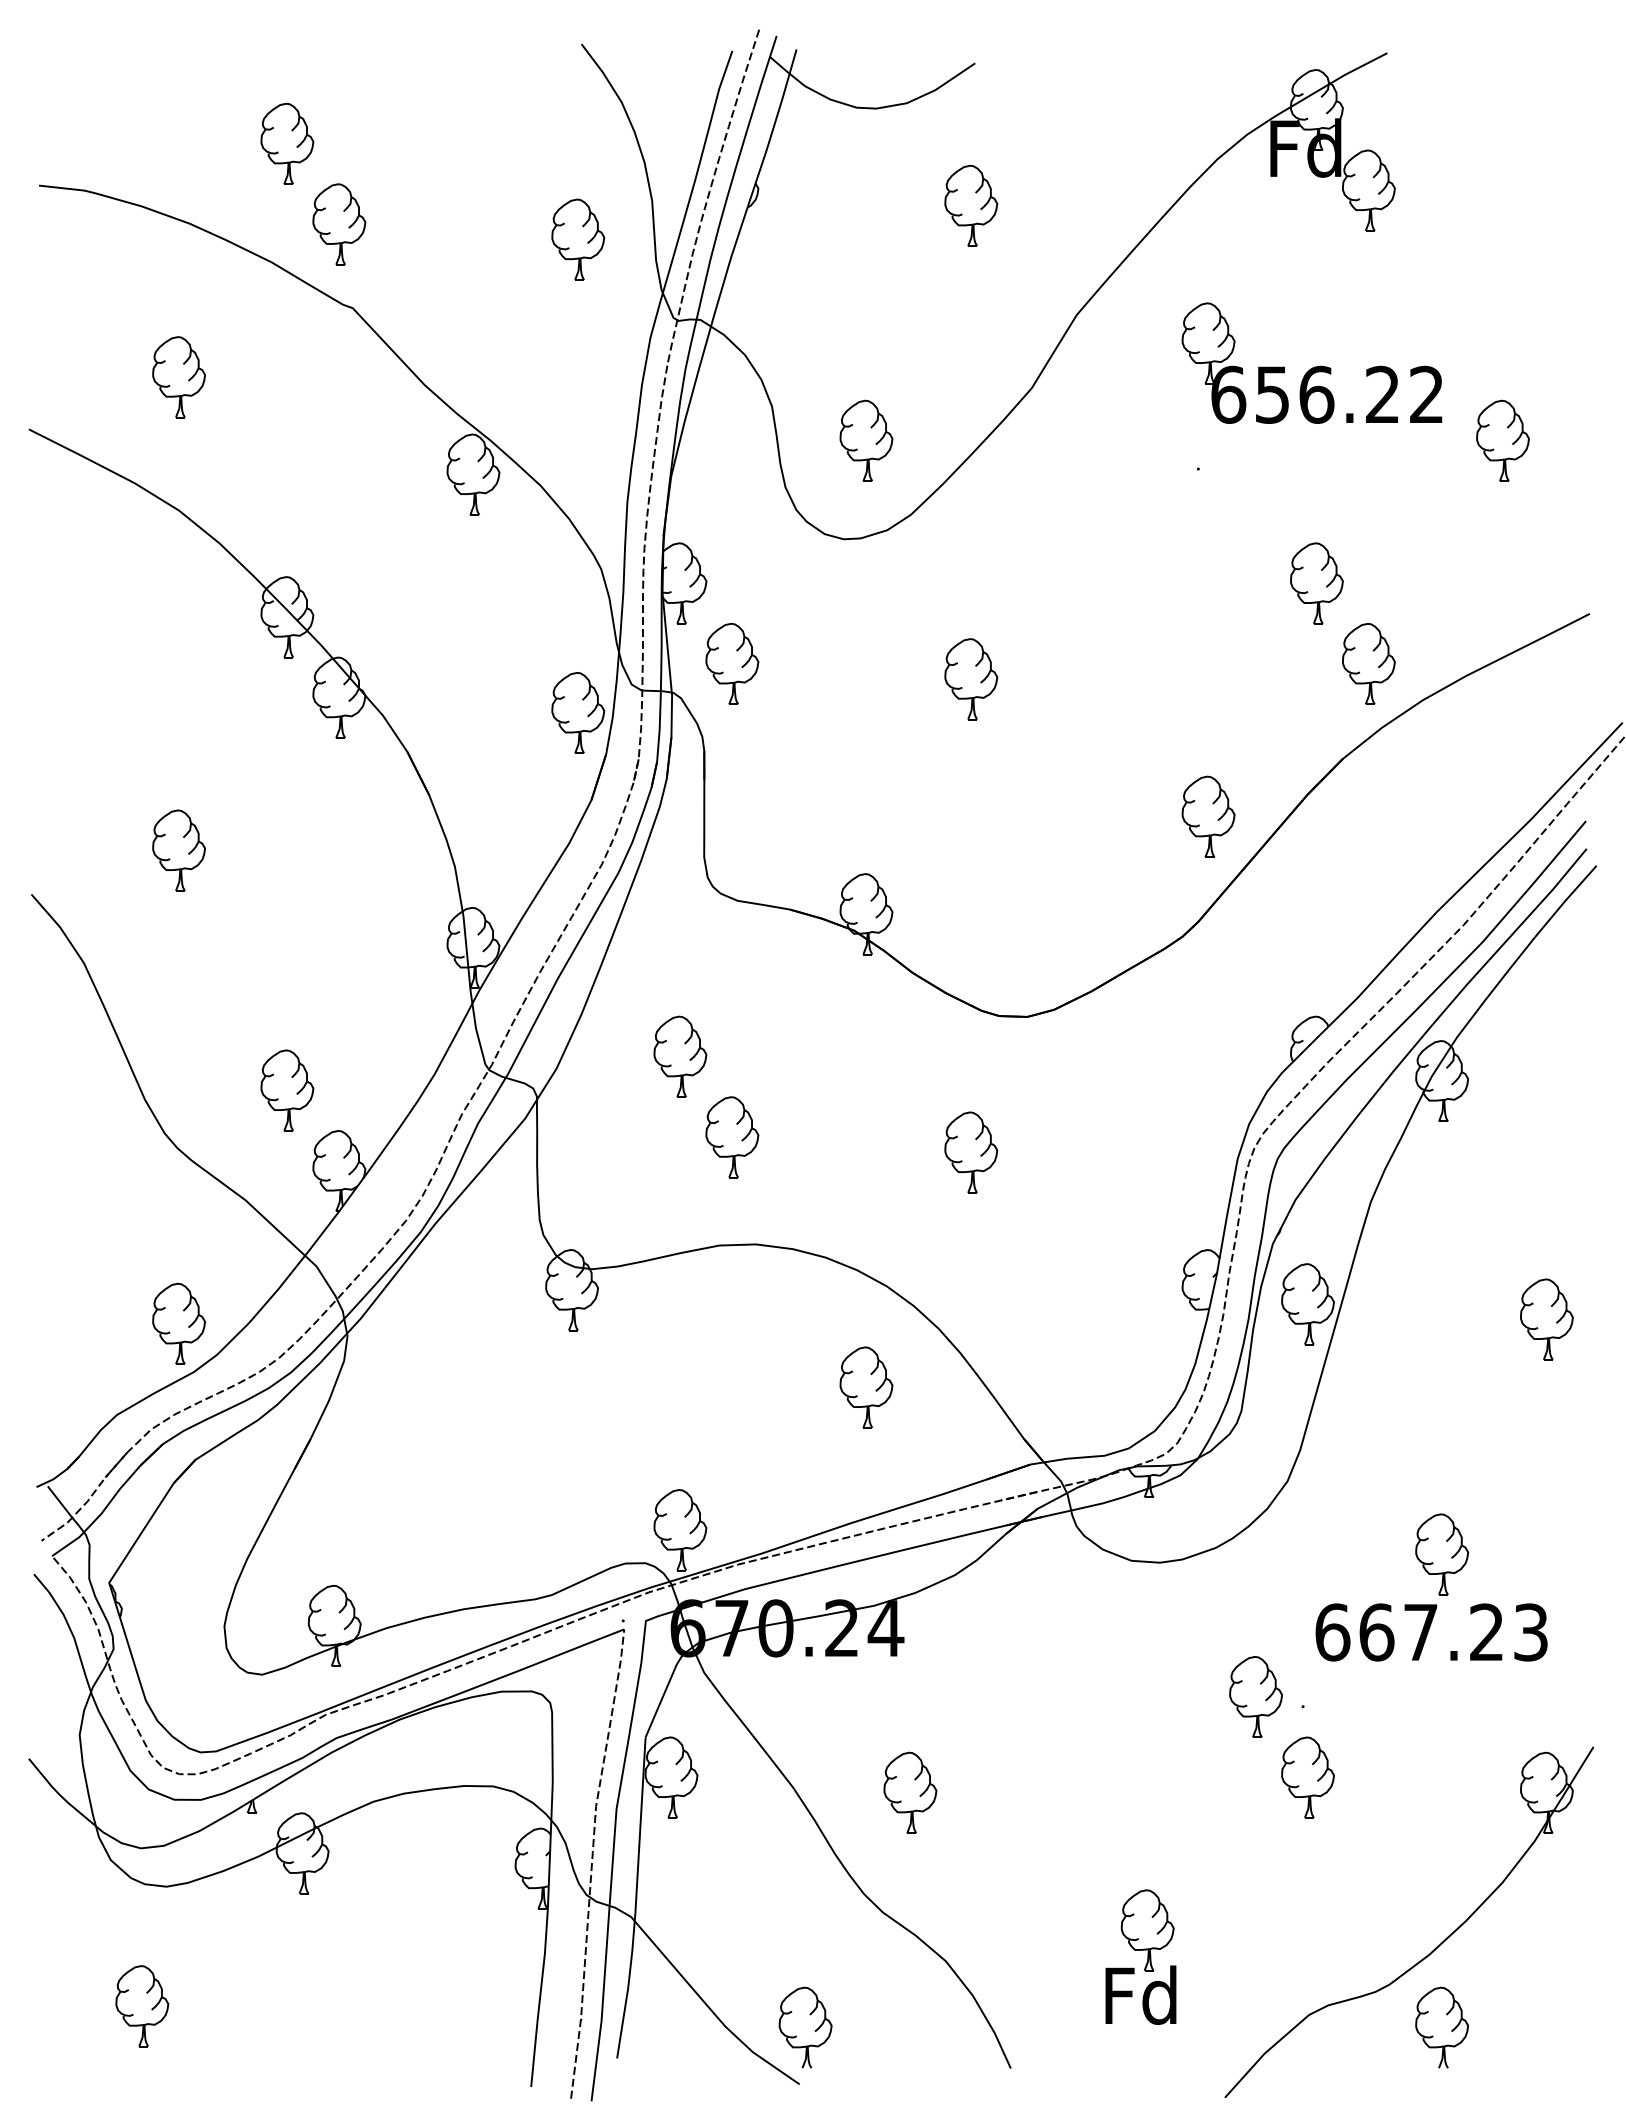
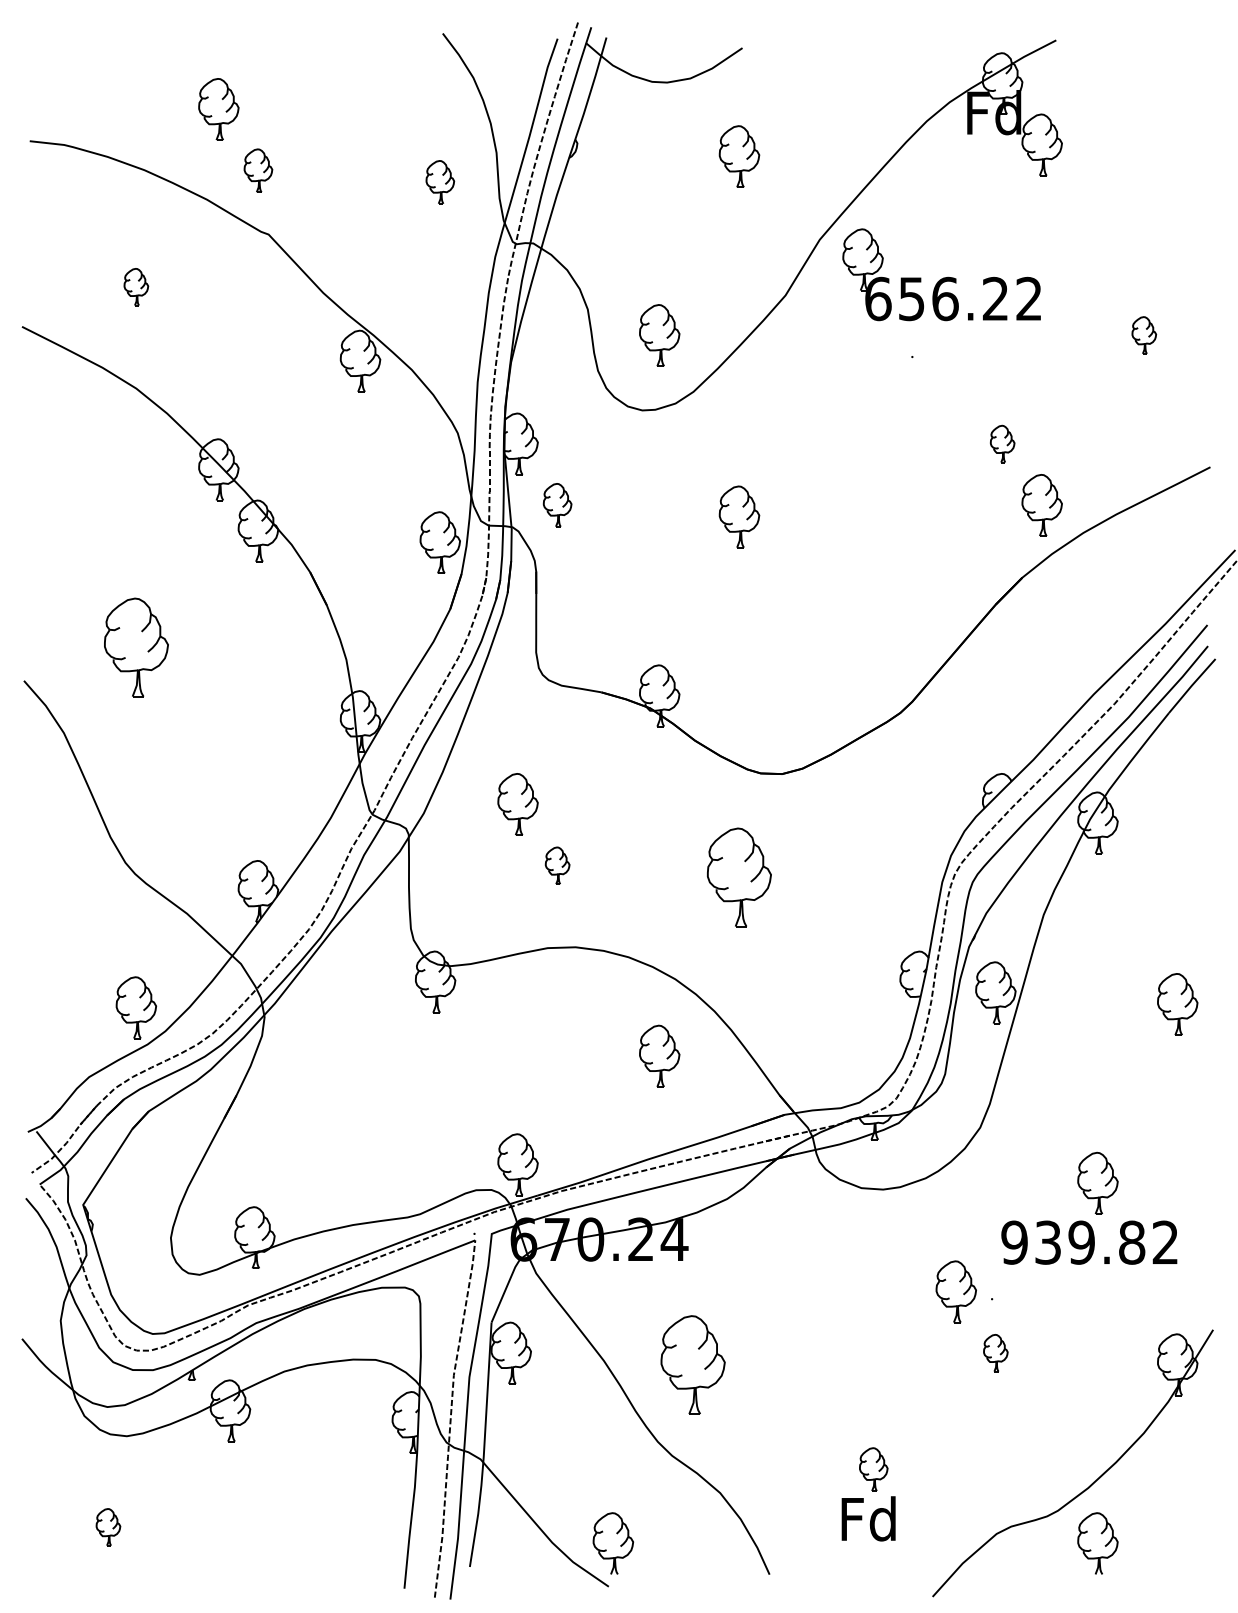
part: (339, 224) -> (258, 170), size x0.7
part: (578, 239) -> (440, 182), size x0.7
part: (1311, 362) -> (941, 274), moved
part: (178, 377) -> (135, 287), size x0.6
part: (1502, 440) -> (1143, 335), size x0.6
part: (1316, 583) -> (1002, 444), size x0.6
part: (732, 663) -> (557, 505), size x0.7
part: (1208, 816) -> (920, 621), removed
part: (178, 850) -> (135, 647), size x1.6
part: (287, 1090) -> (218, 830), removed
part: (732, 1137) -> (557, 865), size x0.6
part: (971, 1152) -> (739, 877), size x1.6
text: (1431, 1632) -> (1089, 1242), 667.23 -> 939.82
part: (1307, 1777) -> (995, 1353), size x0.6
part: (910, 1792) -> (693, 1364), size x1.6
part: (1147, 1930) -> (873, 1469), size x0.7
part: (142, 2006) -> (108, 1527), size x0.6

